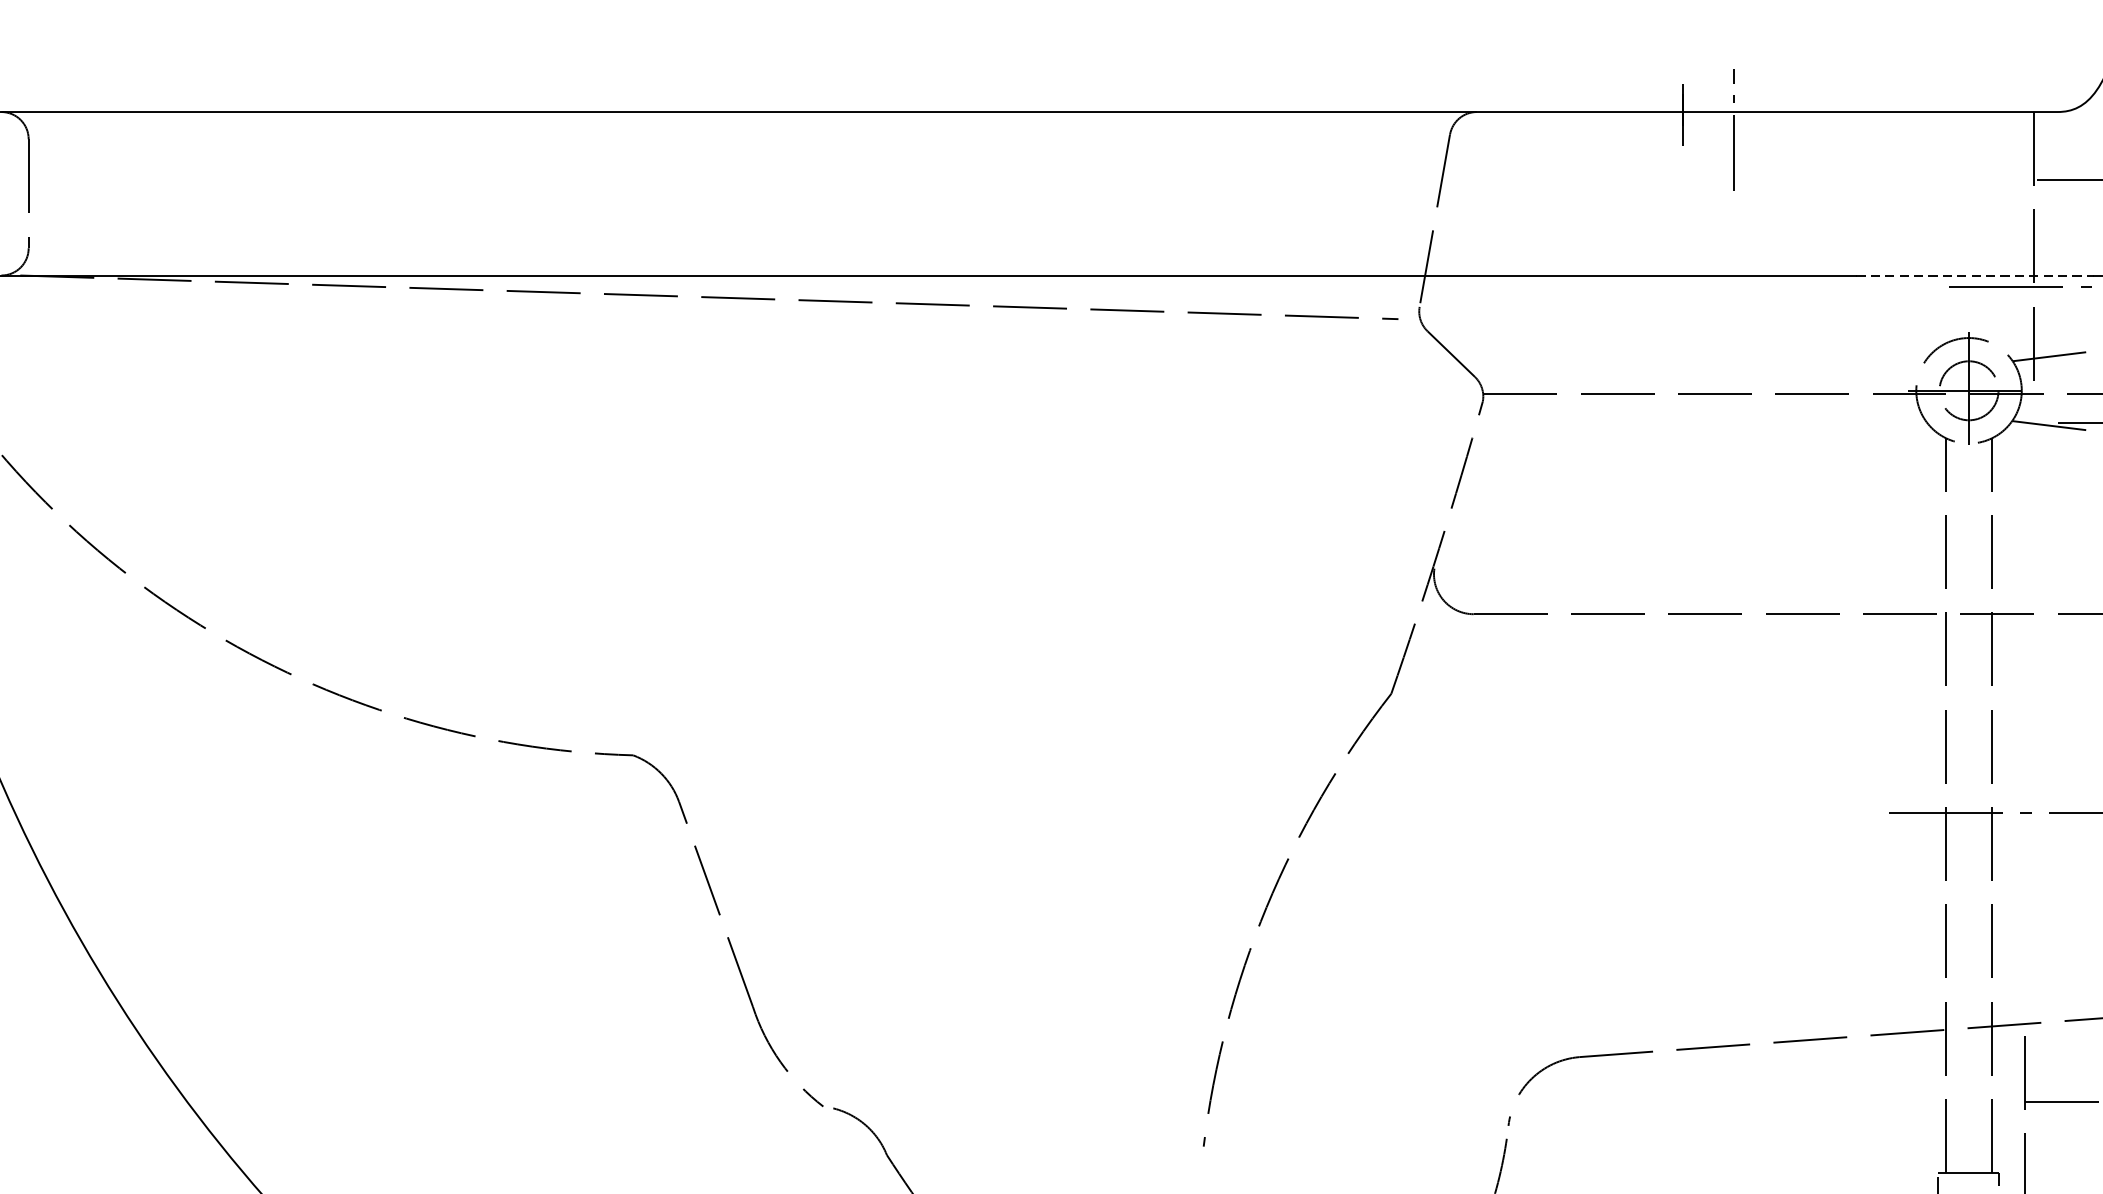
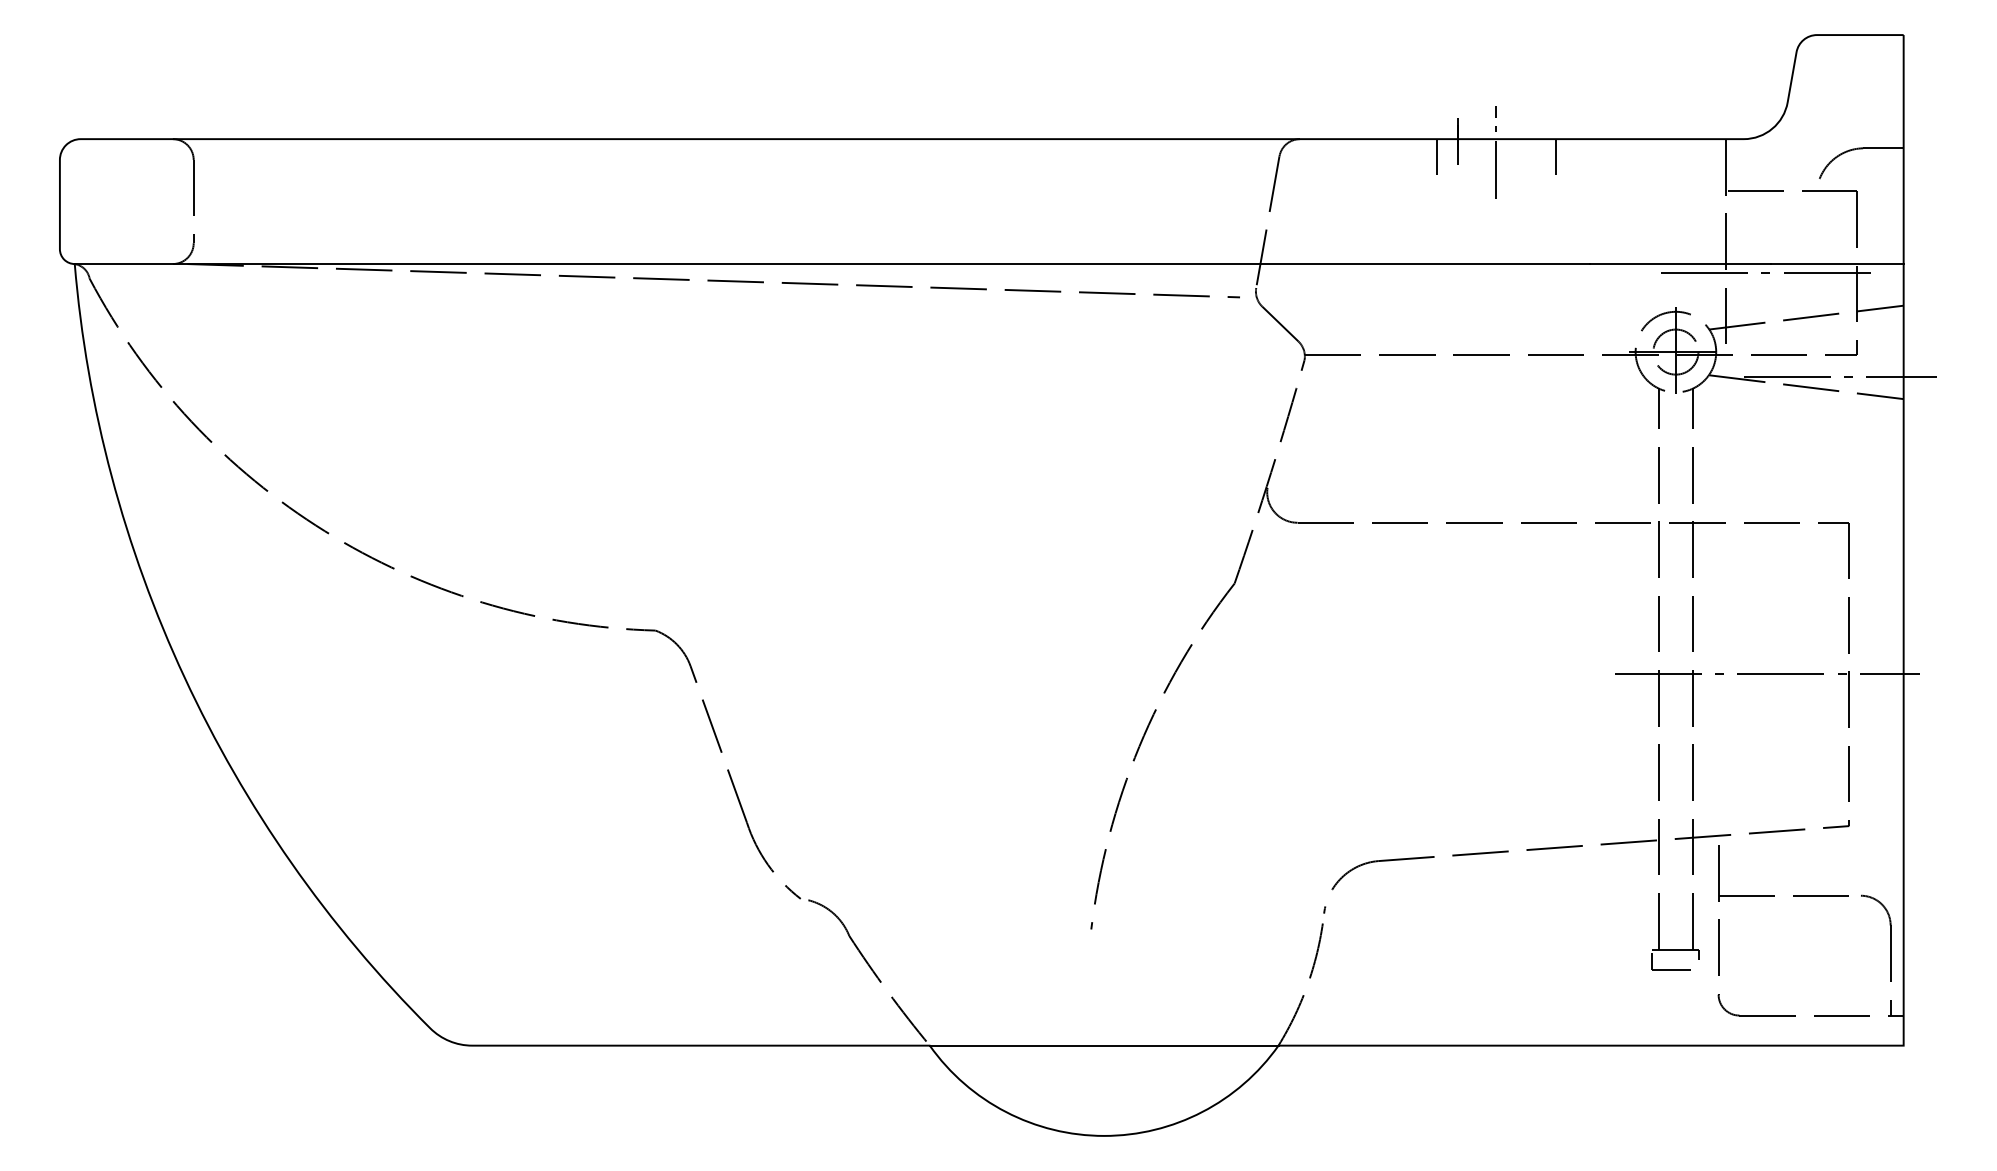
line: (1655, 134) -> (1436, 156), added
line: (1811, 134) -> (1555, 156), added
line: (1975, 276) -> (1680, 264), dashed -> solid

